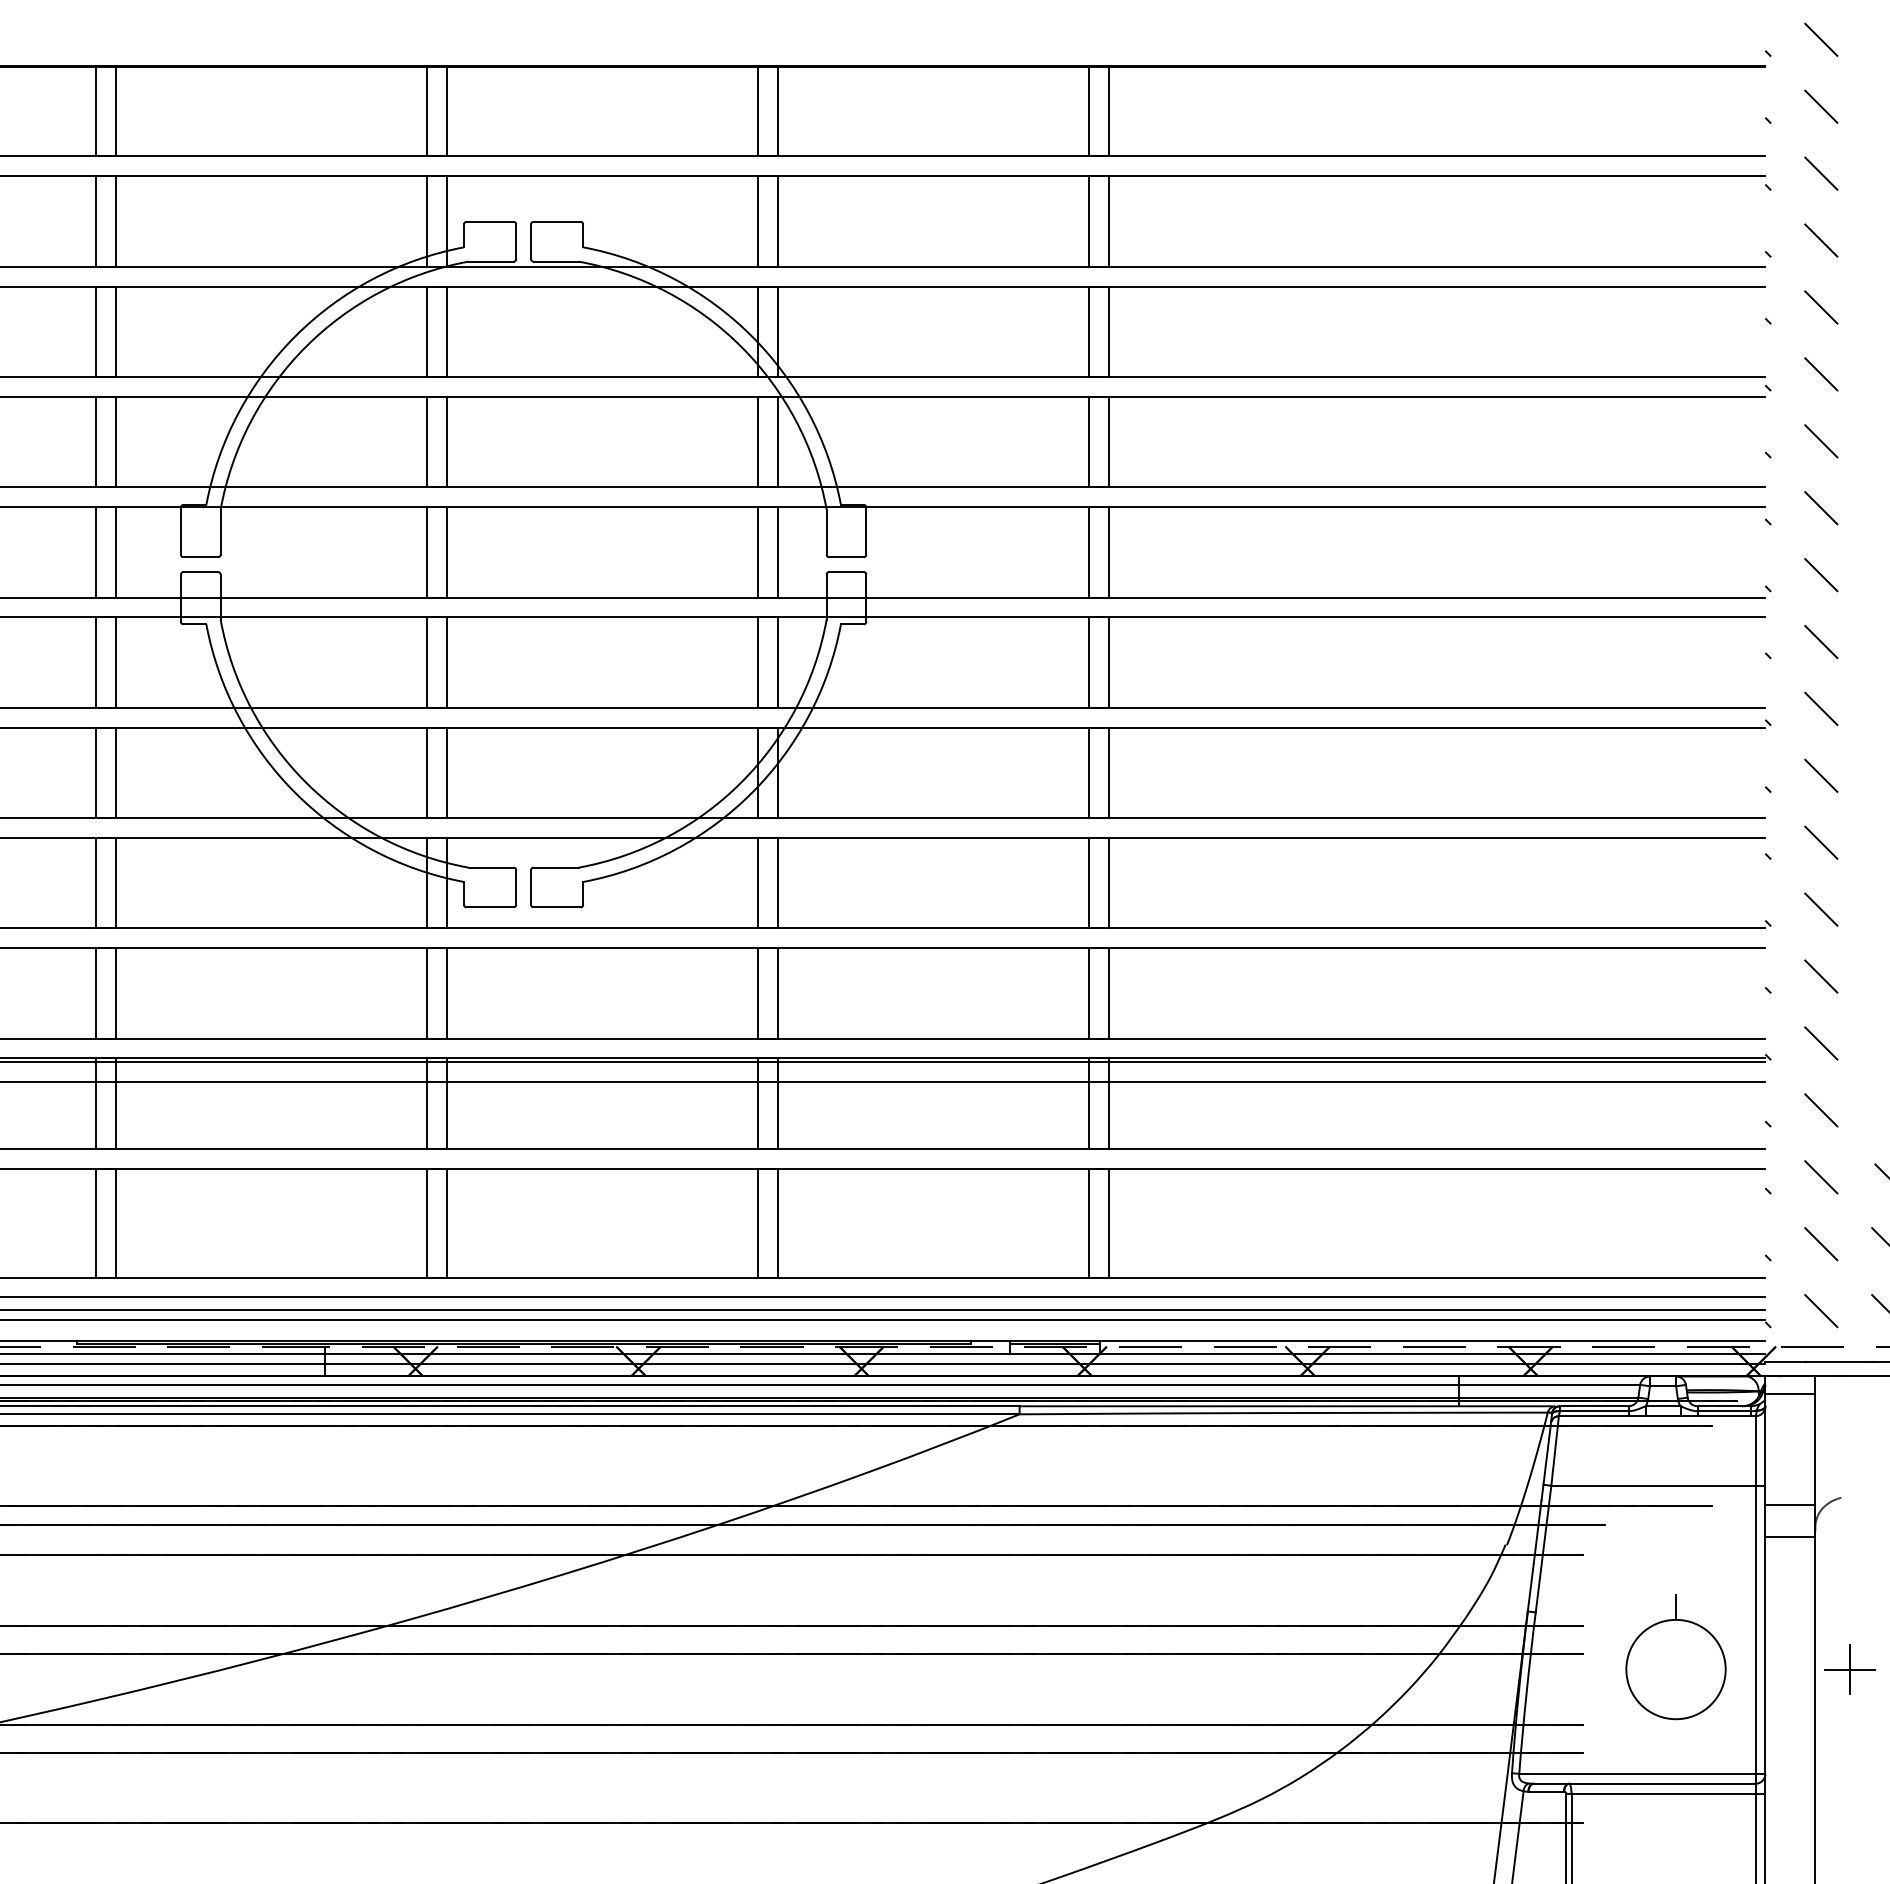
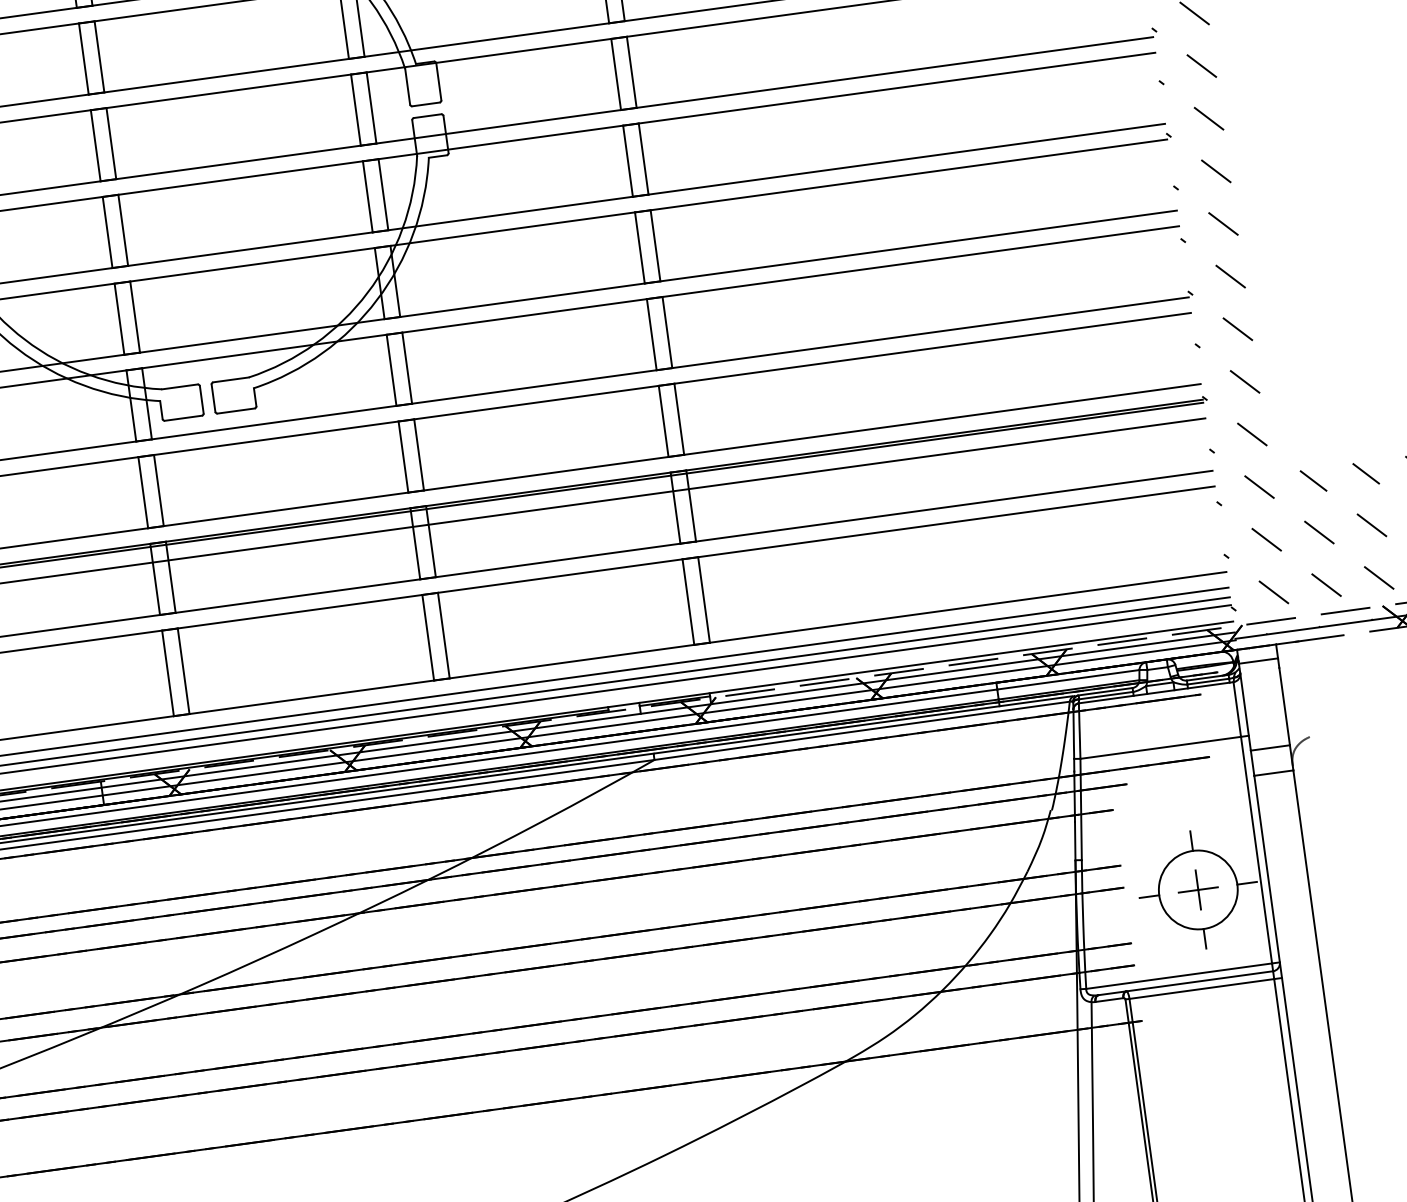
line: (1613, 1669) -> (1149, 896), added
line: (1737, 1669) -> (1246, 883), added
part: (1849, 1669) -> (1197, 889), moved
line: (1676, 1731) -> (1205, 938), added

